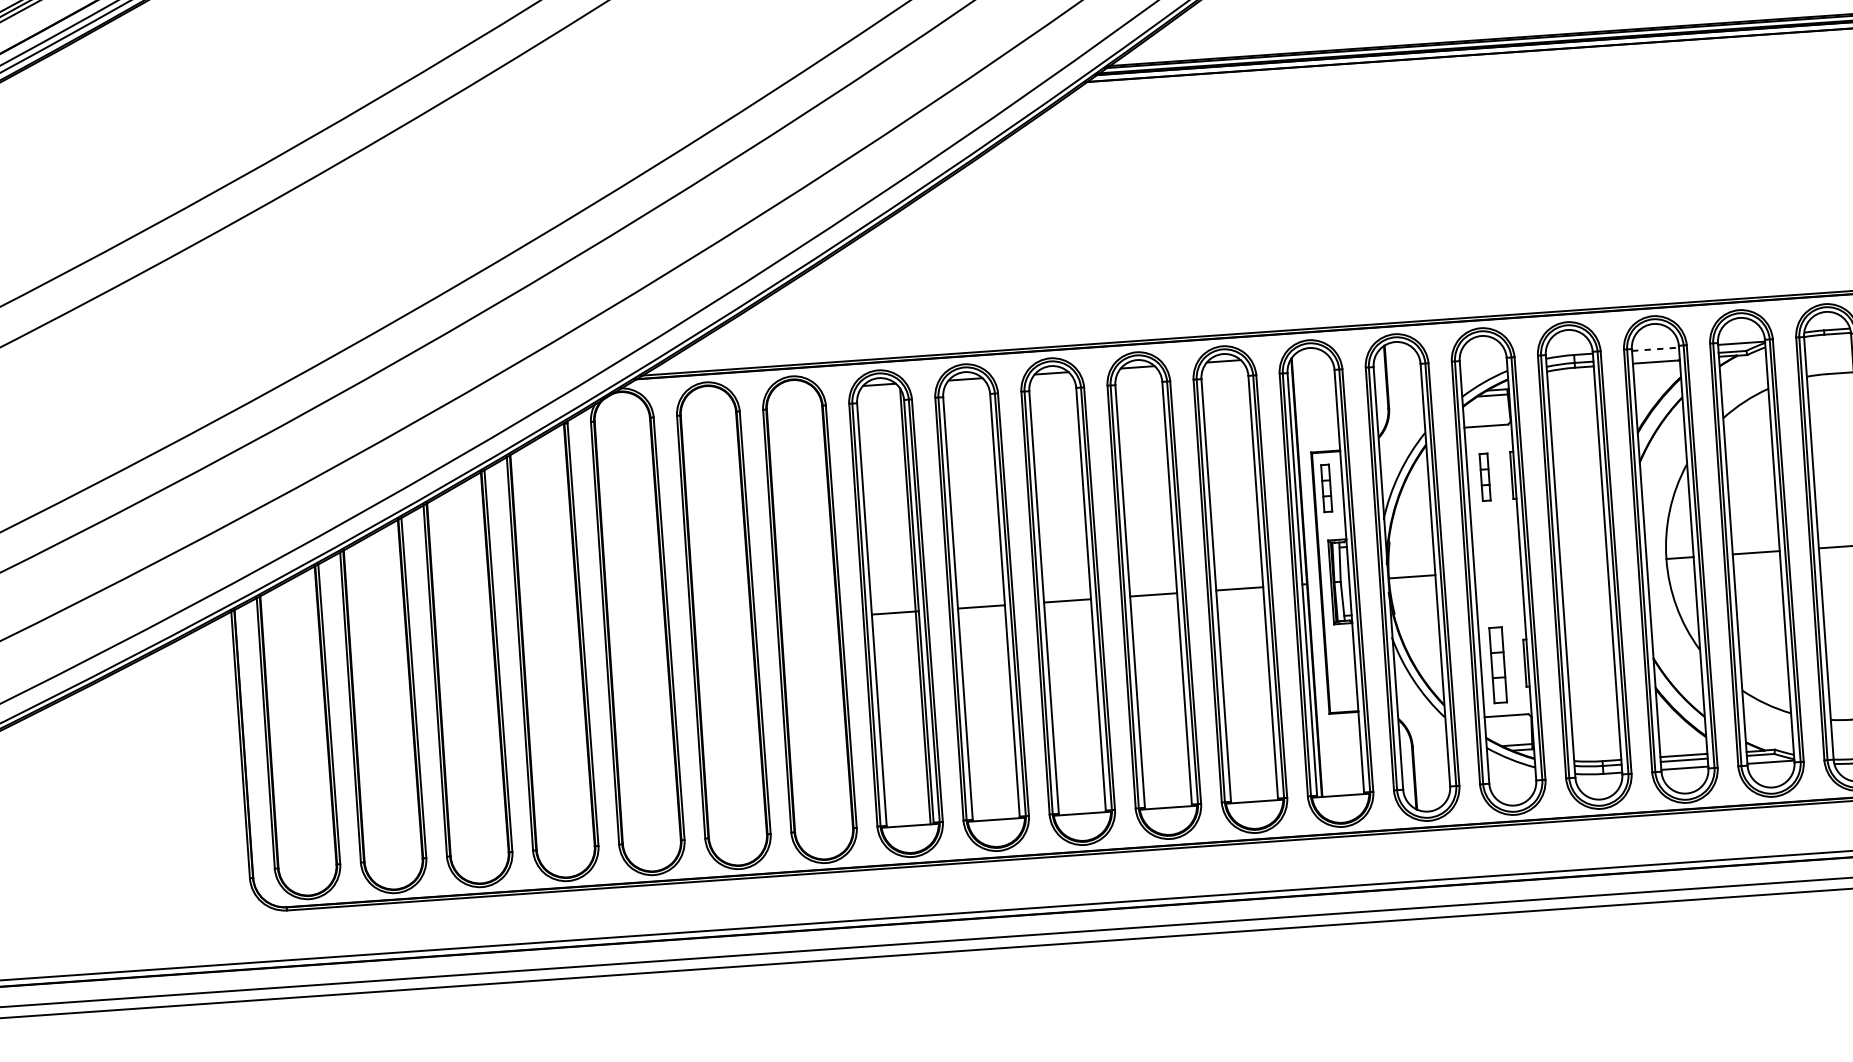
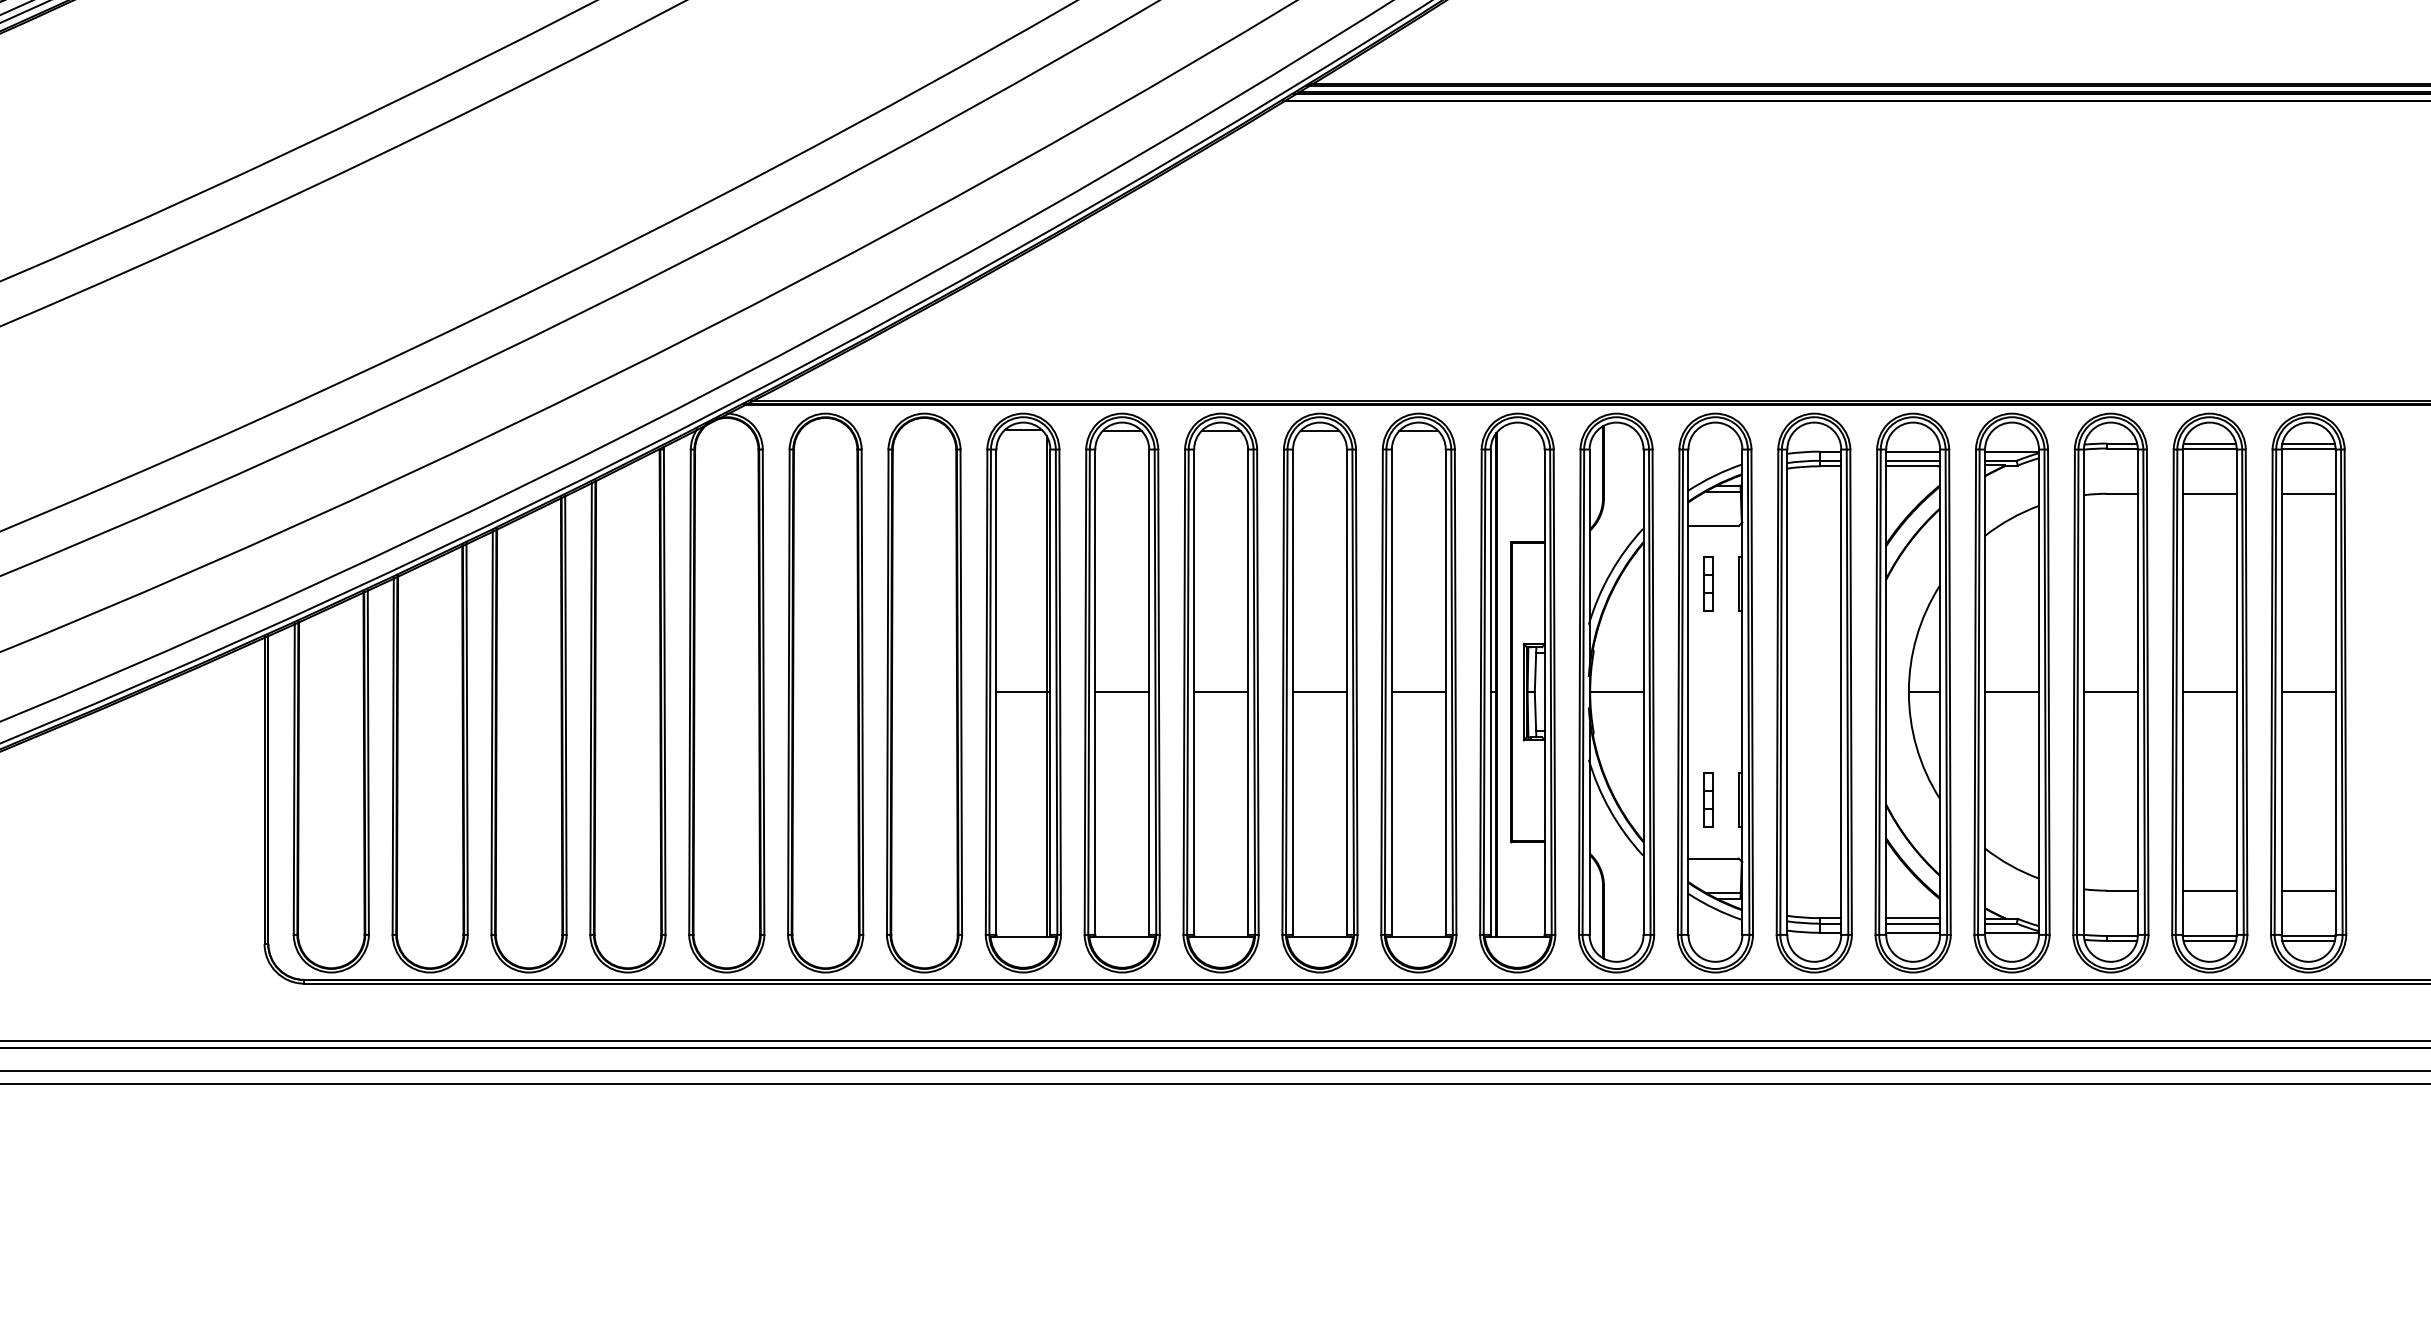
line: (1655, 349) -> (1913, 451), dashed -> solid
line: (1656, 356) -> (1913, 460), added
part: (1326, 487) -> (1526, 583), removed
part: (1498, 664) -> (1708, 799), size x0.62

